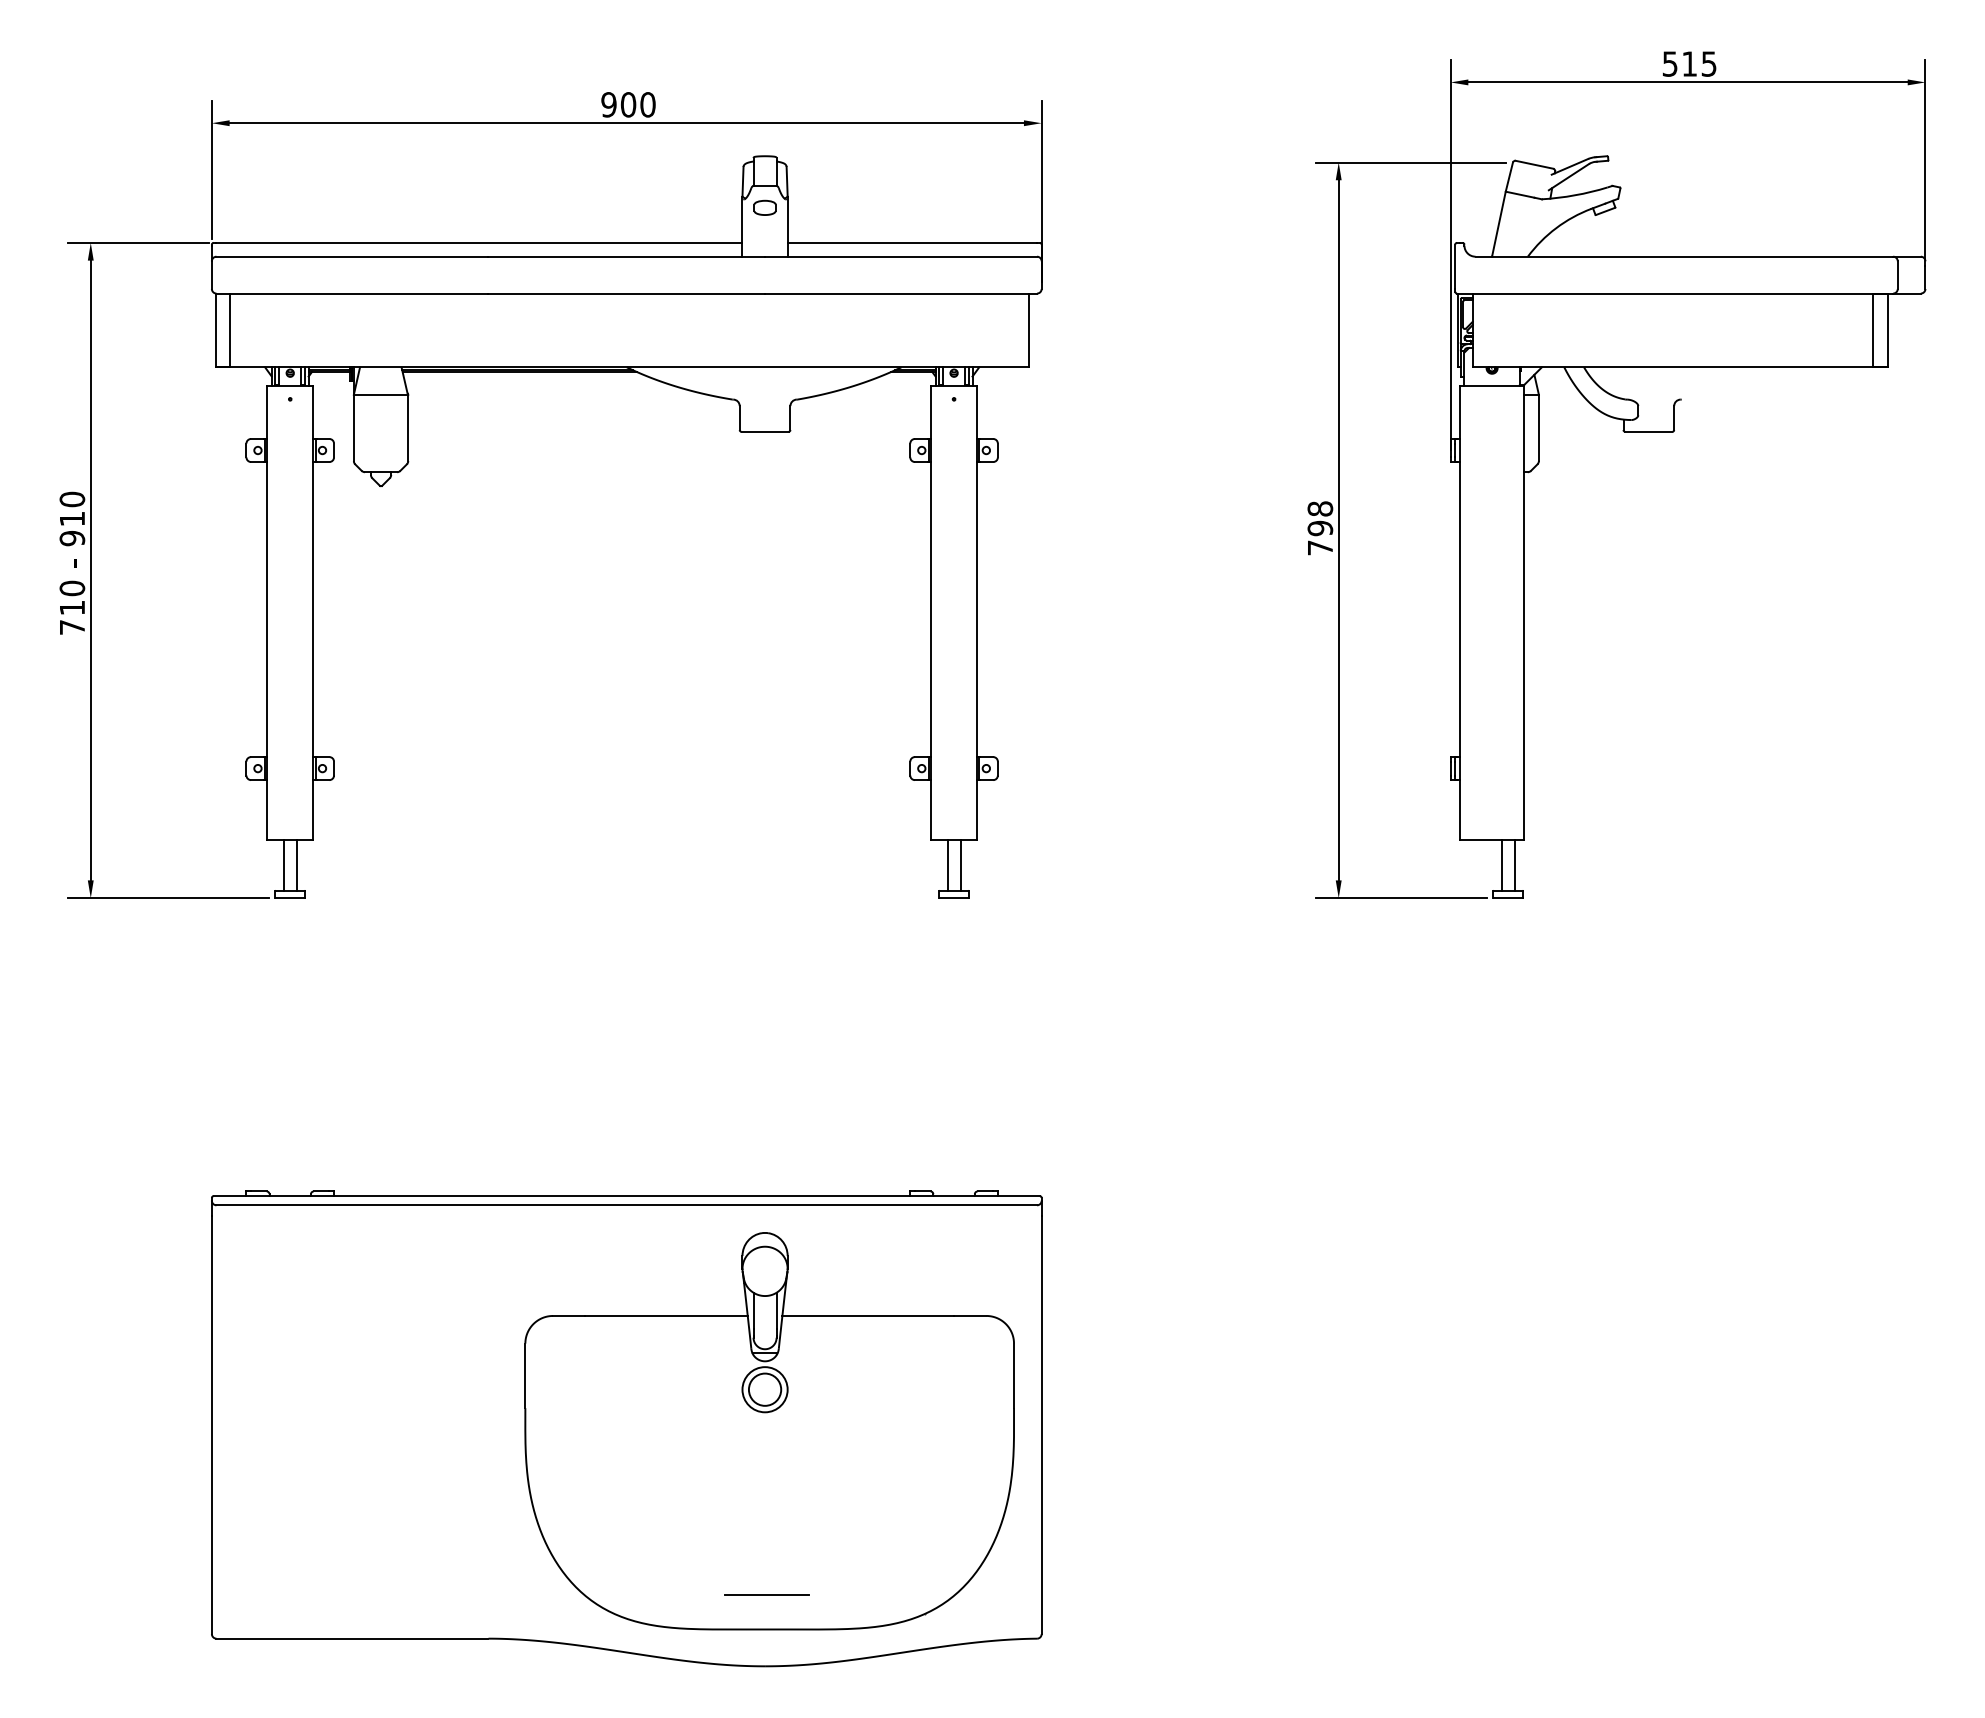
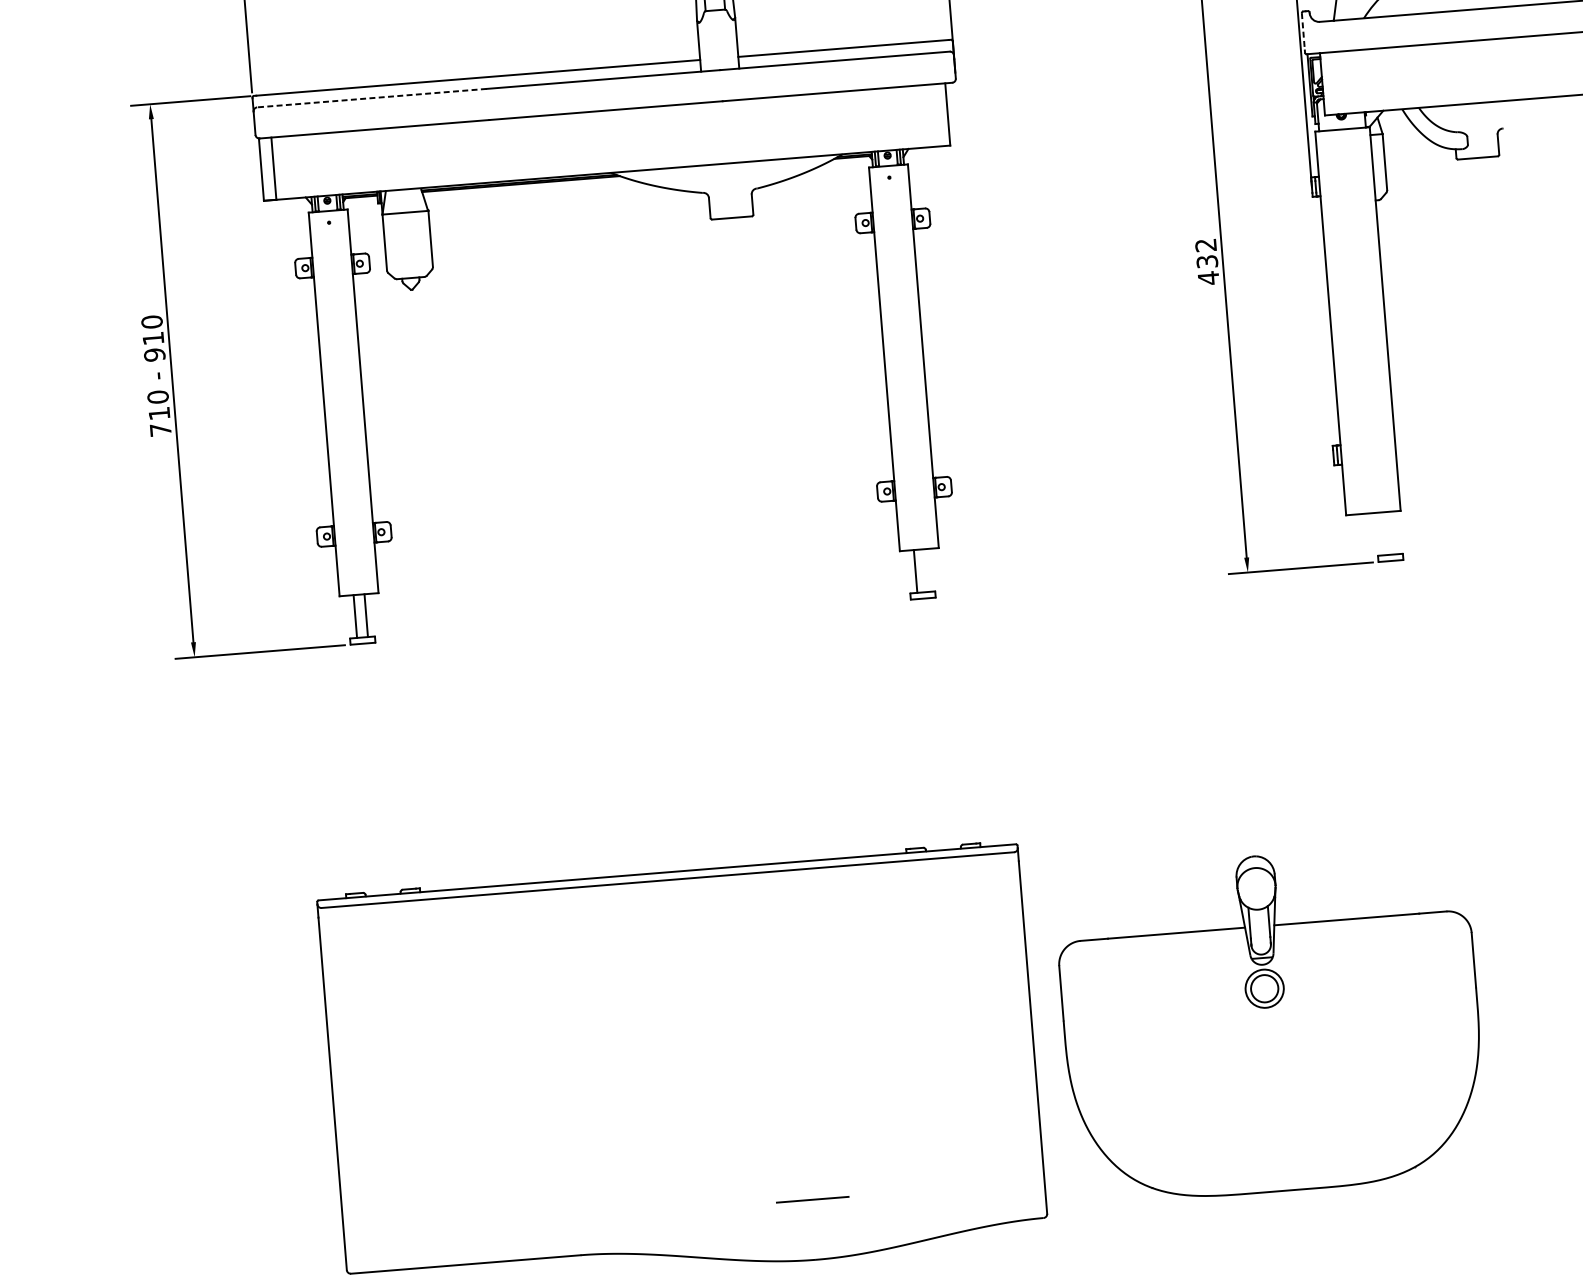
part: (764, 207) -> (716, 28), removed
line: (352, 256) -> (371, 97), solid -> dashed
line: (1455, 267) -> (1303, 32), solid -> dashed
text: (1320, 528) -> (1207, 261), 798 -> 432
line: (960, 865) -> (926, 570), removed
line: (1501, 865) -> (1383, 533), removed
line: (1514, 865) -> (1394, 533), removed
part: (769, 1431) -> (1271, 1023), moved

